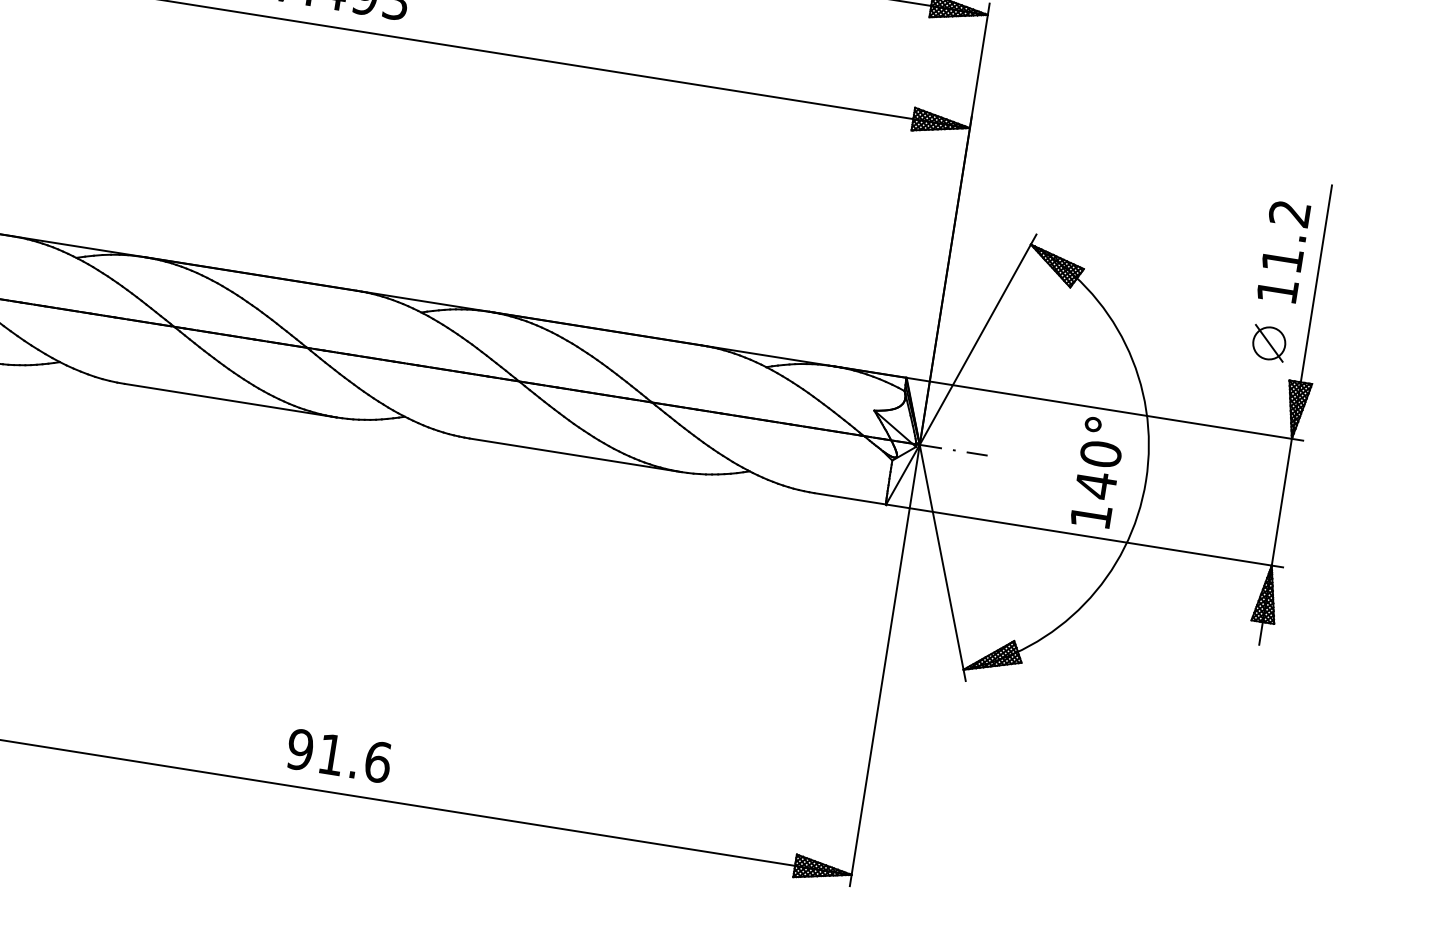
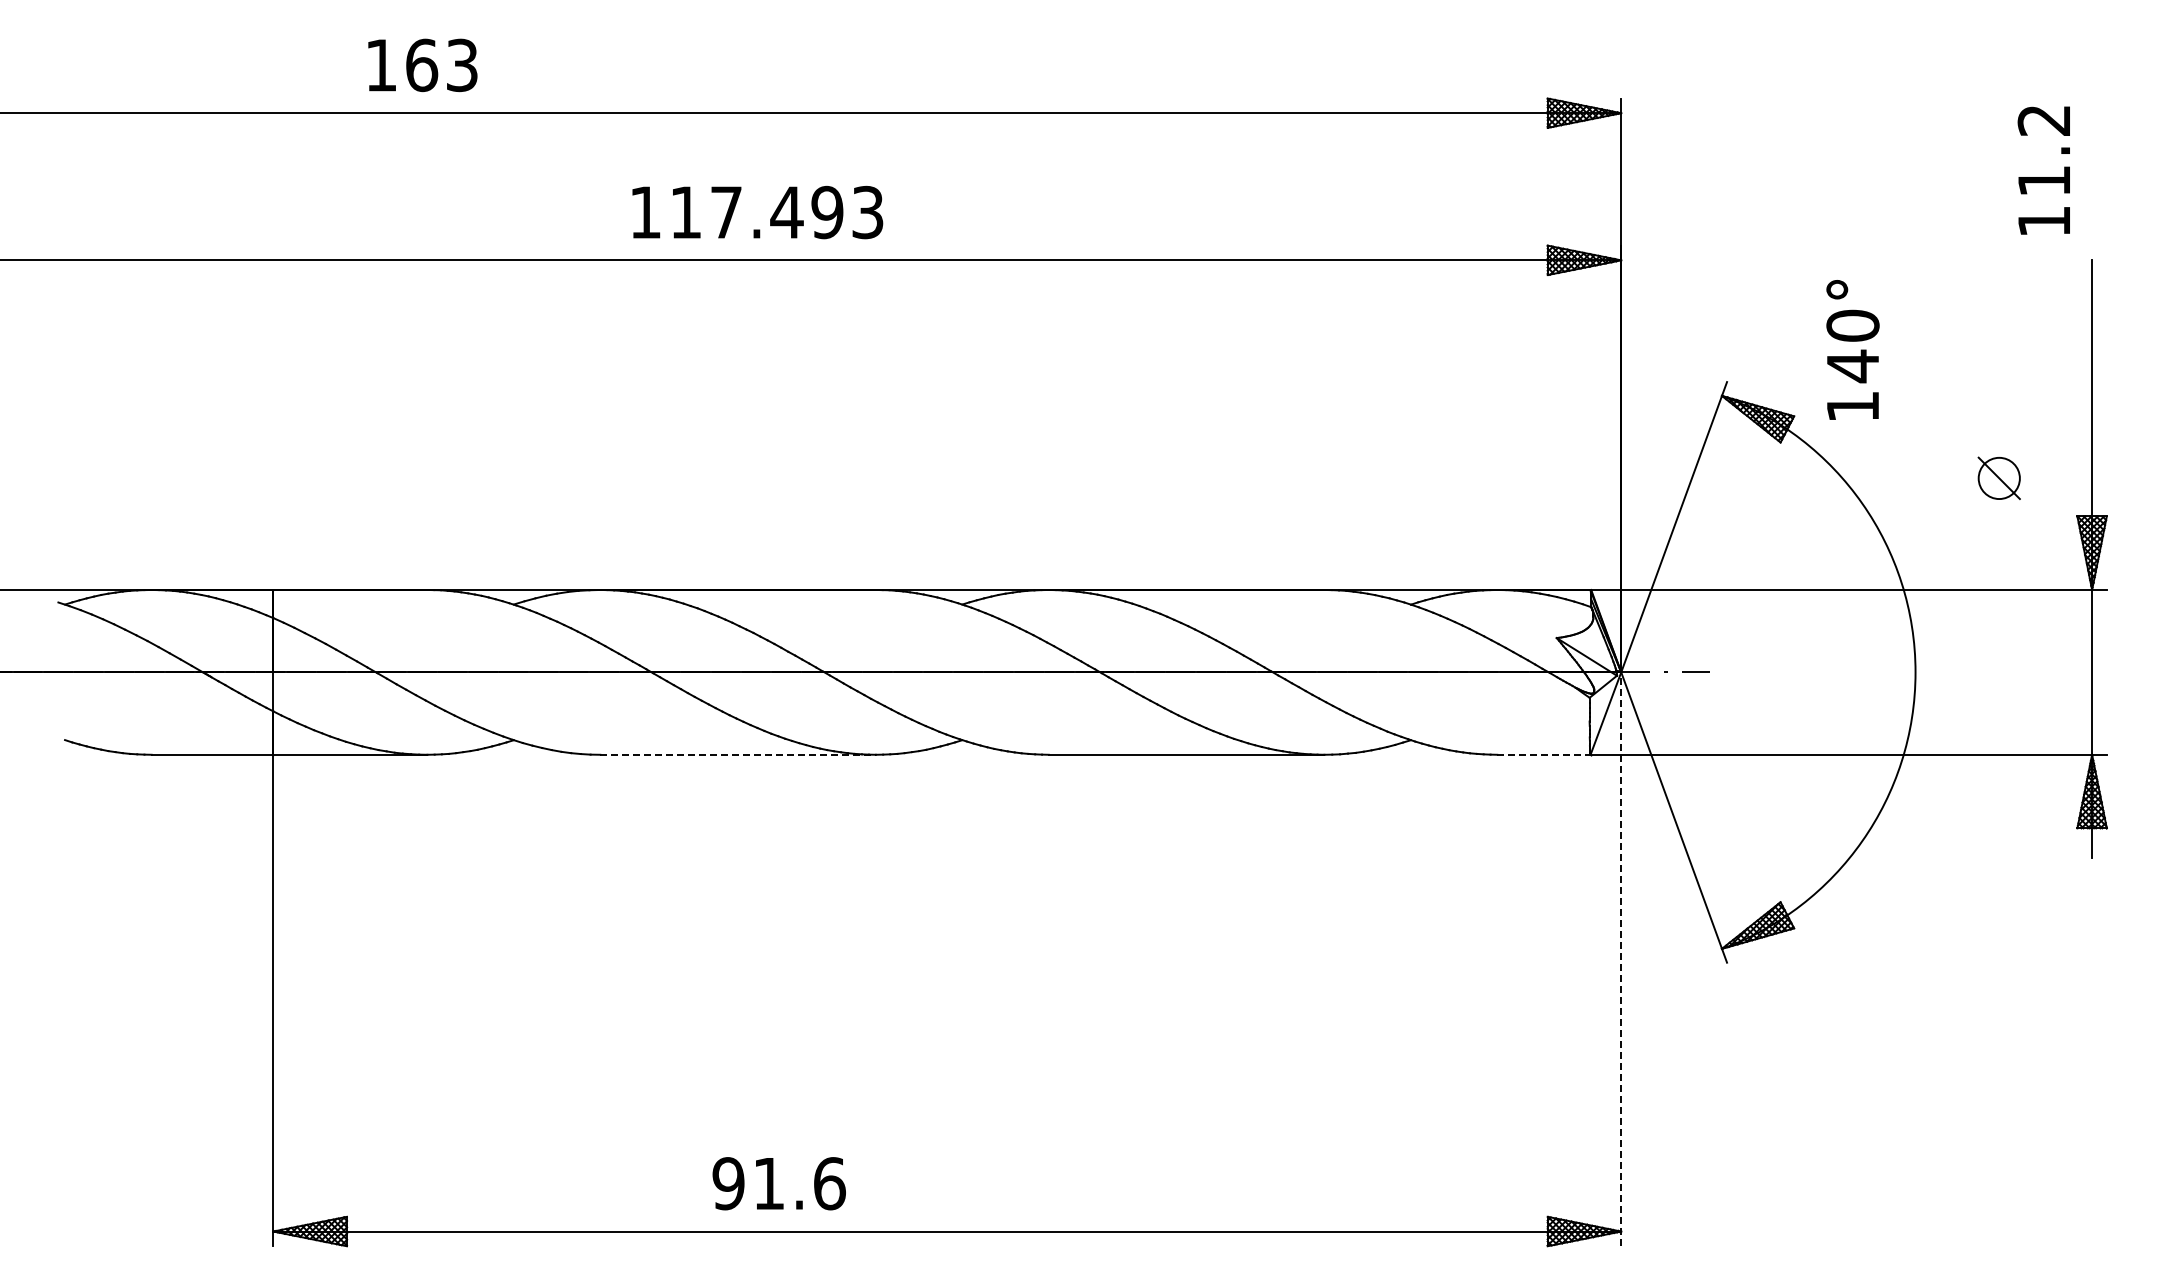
text: (1283, 251) -> (2043, 170), moved
part: (1268, 342) -> (1998, 477), moved
line: (231, 400) -> (738, 754), solid -> dashed
text: (1097, 472) -> (1852, 349), moved
line: (849, 498) -> (1543, 754), solid -> dashed
line: (884, 665) -> (1621, 959), solid -> dashed
text: (338, 755) -> (778, 1183), moved

